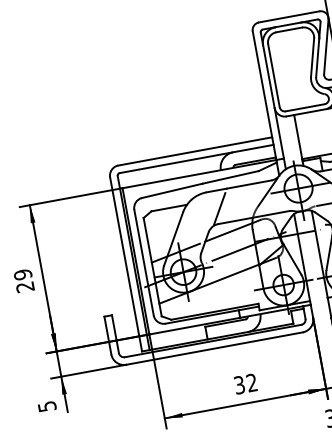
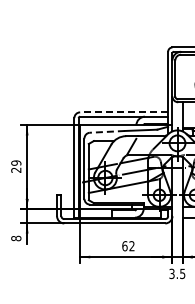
line: (195, 151) -> (124, 112), solid -> dashed
line: (172, 190) -> (107, 131), solid -> dashed
text: (238, 385) -> (124, 246), 32 -> 62
text: (47, 406) -> (16, 238), 5 -> 8

